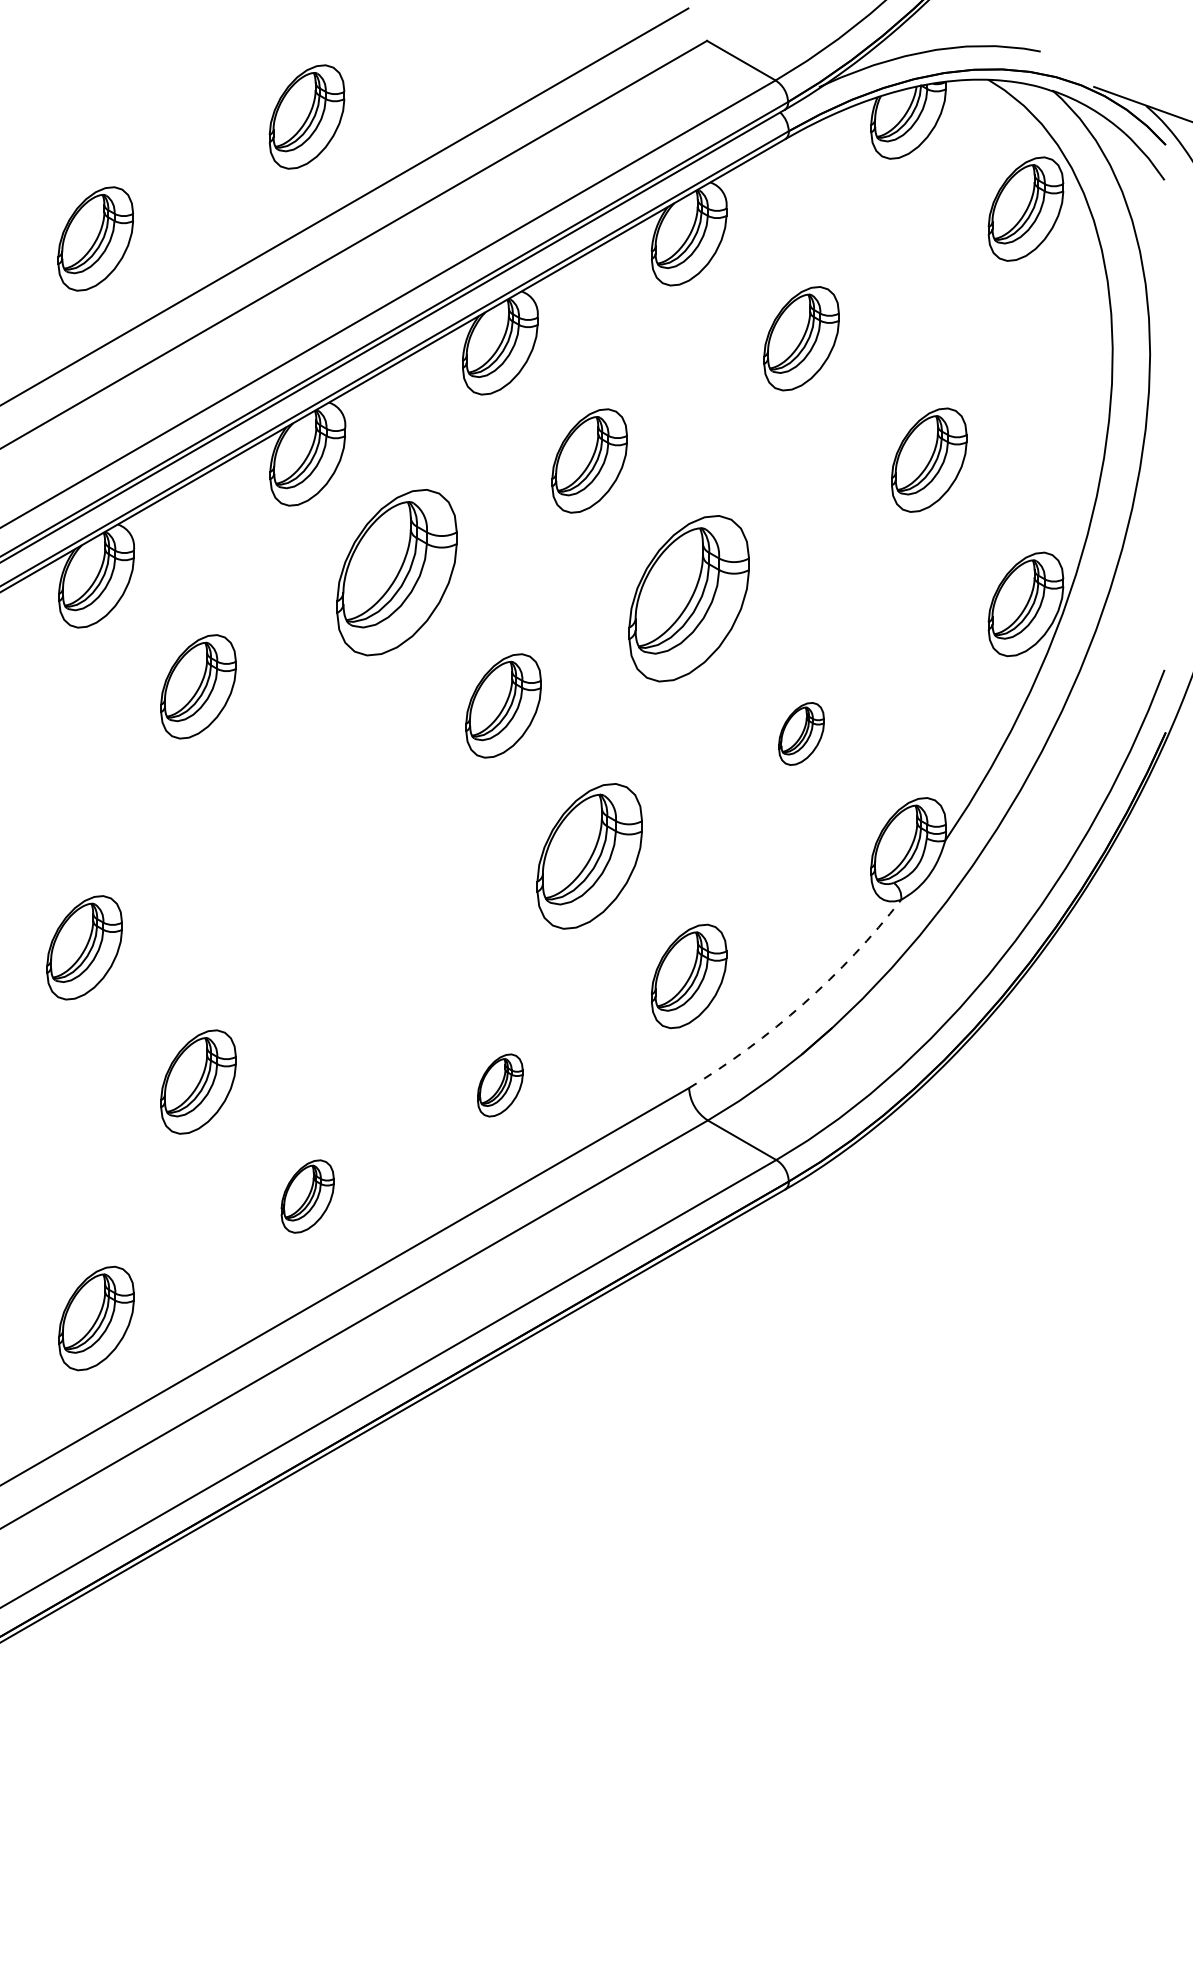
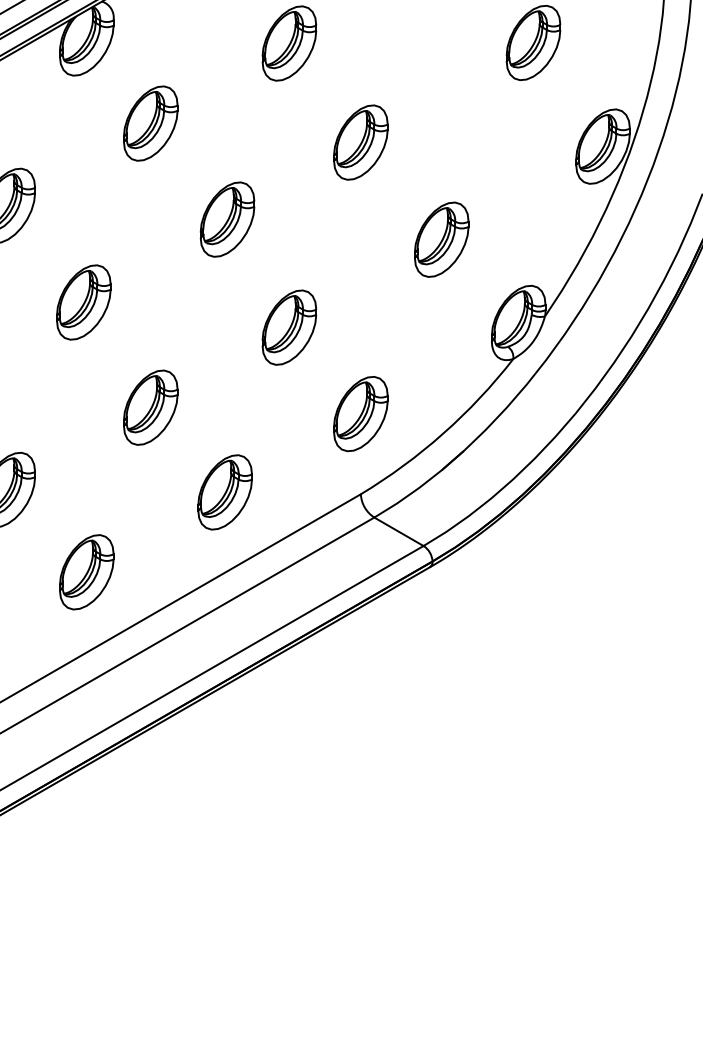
part: (396, 571) -> (150, 122), size x0.62
part: (688, 598) -> (360, 142), size x0.62
part: (801, 733) -> (441, 239), size x1.67
part: (303, 820) -> (83, 301), added
part: (589, 855) -> (289, 327), size x0.71
part: (396, 967) -> (150, 407), added
arc: (803, 1003) -> (443, 433), dashed -> solid
part: (500, 1085) -> (225, 492), size x1.67
part: (307, 1196) -> (86, 572), size x1.43

